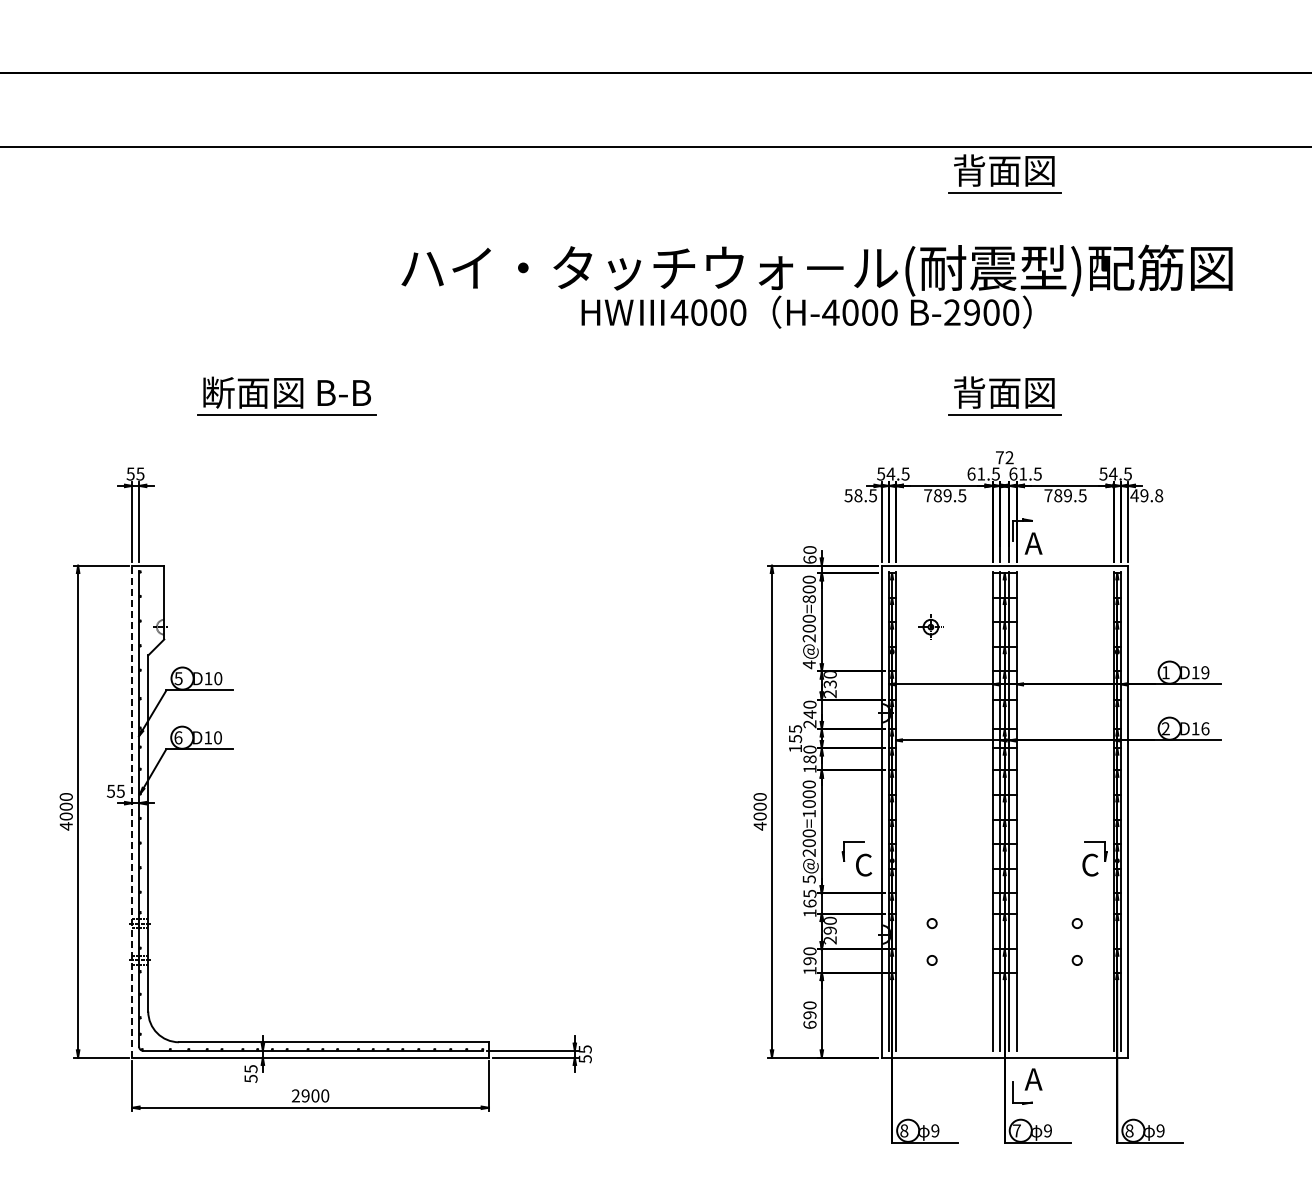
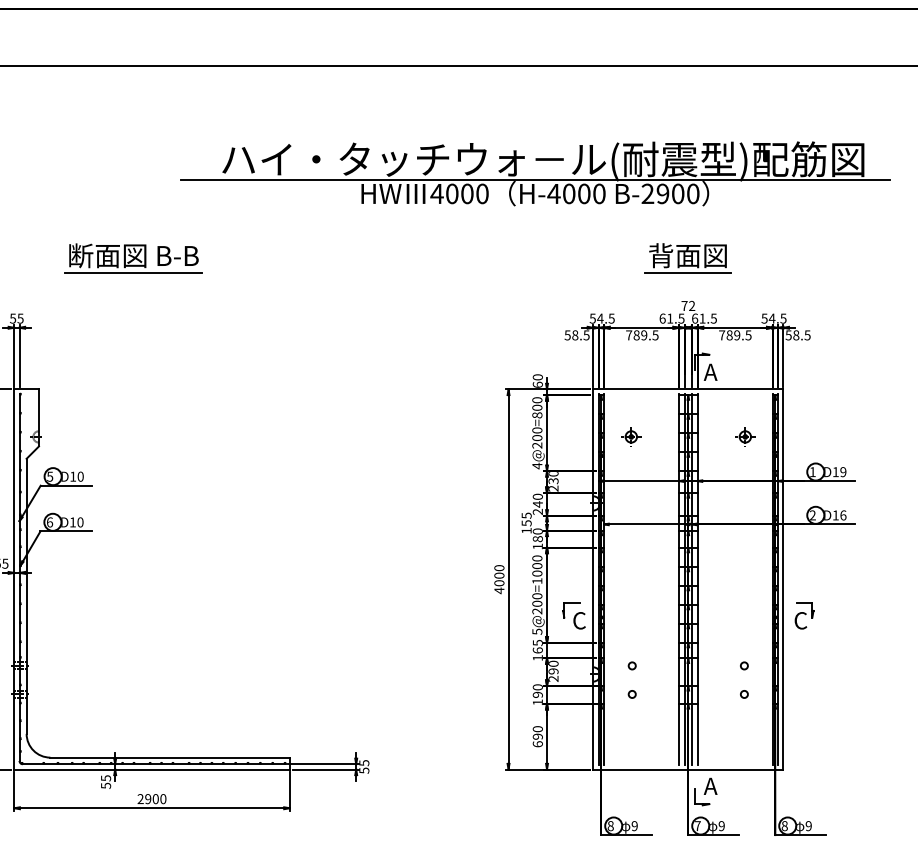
part: (1004, 173) -> (688, 86), removed
line: (807, 294) -> (535, 179), added
text: (1146, 495) -> (797, 335), 49.8 -> 58.5
part: (1078, 626) -> (745, 436), added
line: (132, 811) -> (14, 579), dashed -> solid
part: (1094, 858) -> (804, 615), moved

